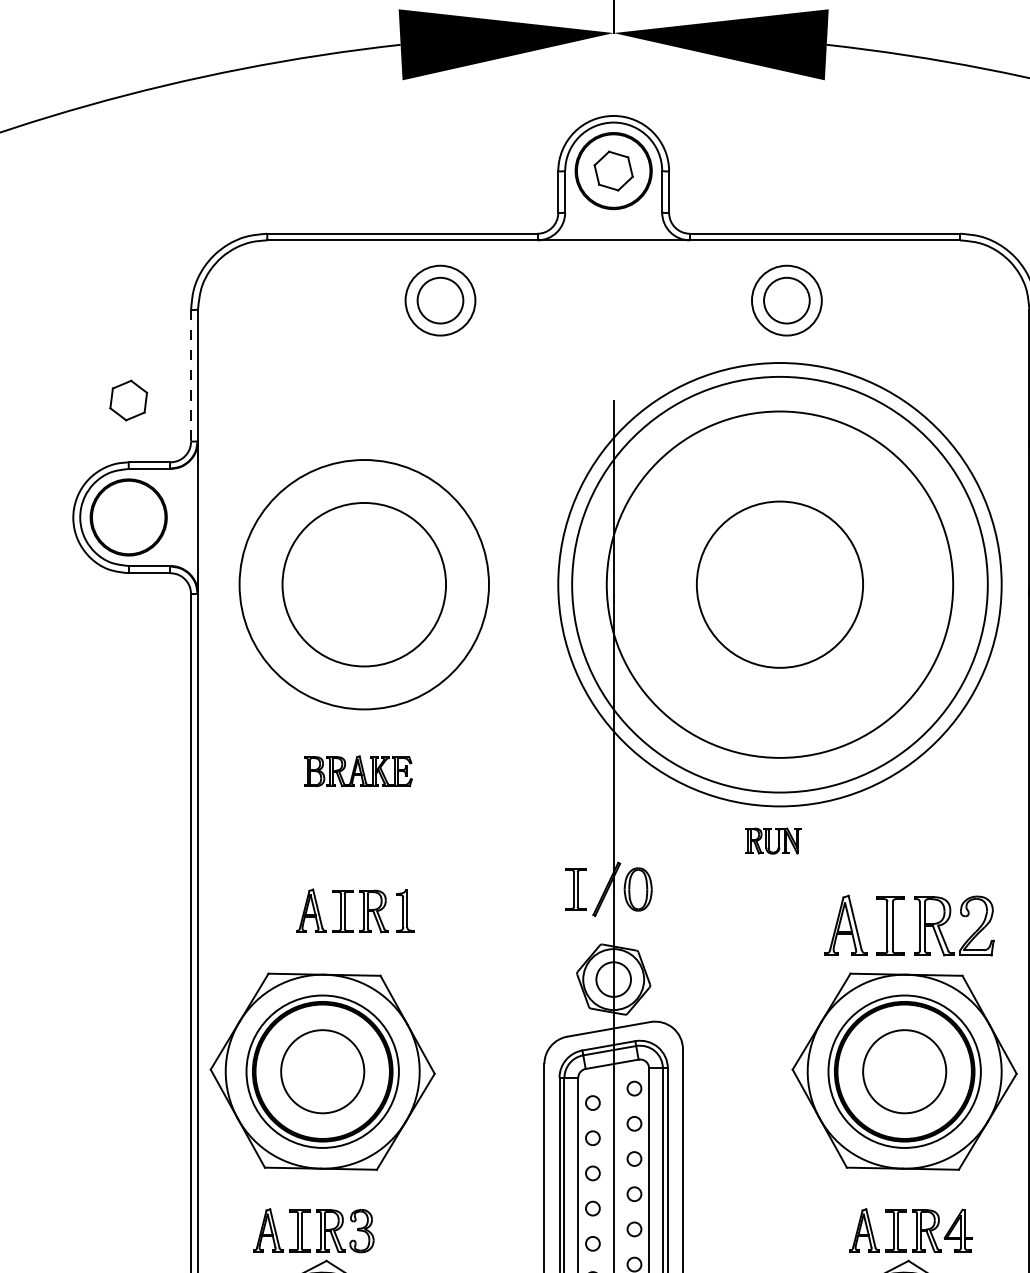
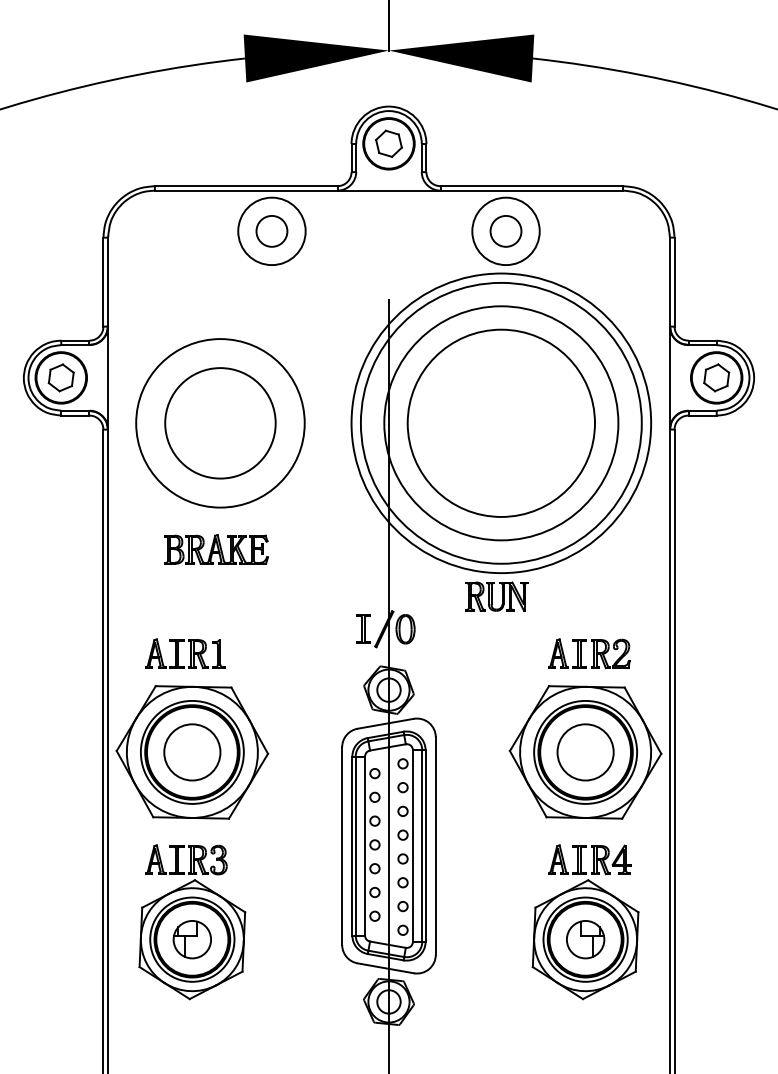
circle: (439, 300) -> (271, 231), size x1.43
circle: (786, 300) -> (505, 231), size x1.43
line: (191, 376) -> (103, 282), dashed -> solid
part: (127, 399) -> (60, 377), moved
circle: (778, 583) -> (500, 422), size x1.67
part: (358, 771) -> (216, 549), size x1.43
part: (772, 840) -> (496, 596), size x1.67
part: (355, 910) -> (185, 653), moved
part: (910, 925) -> (589, 653), size x0.71

